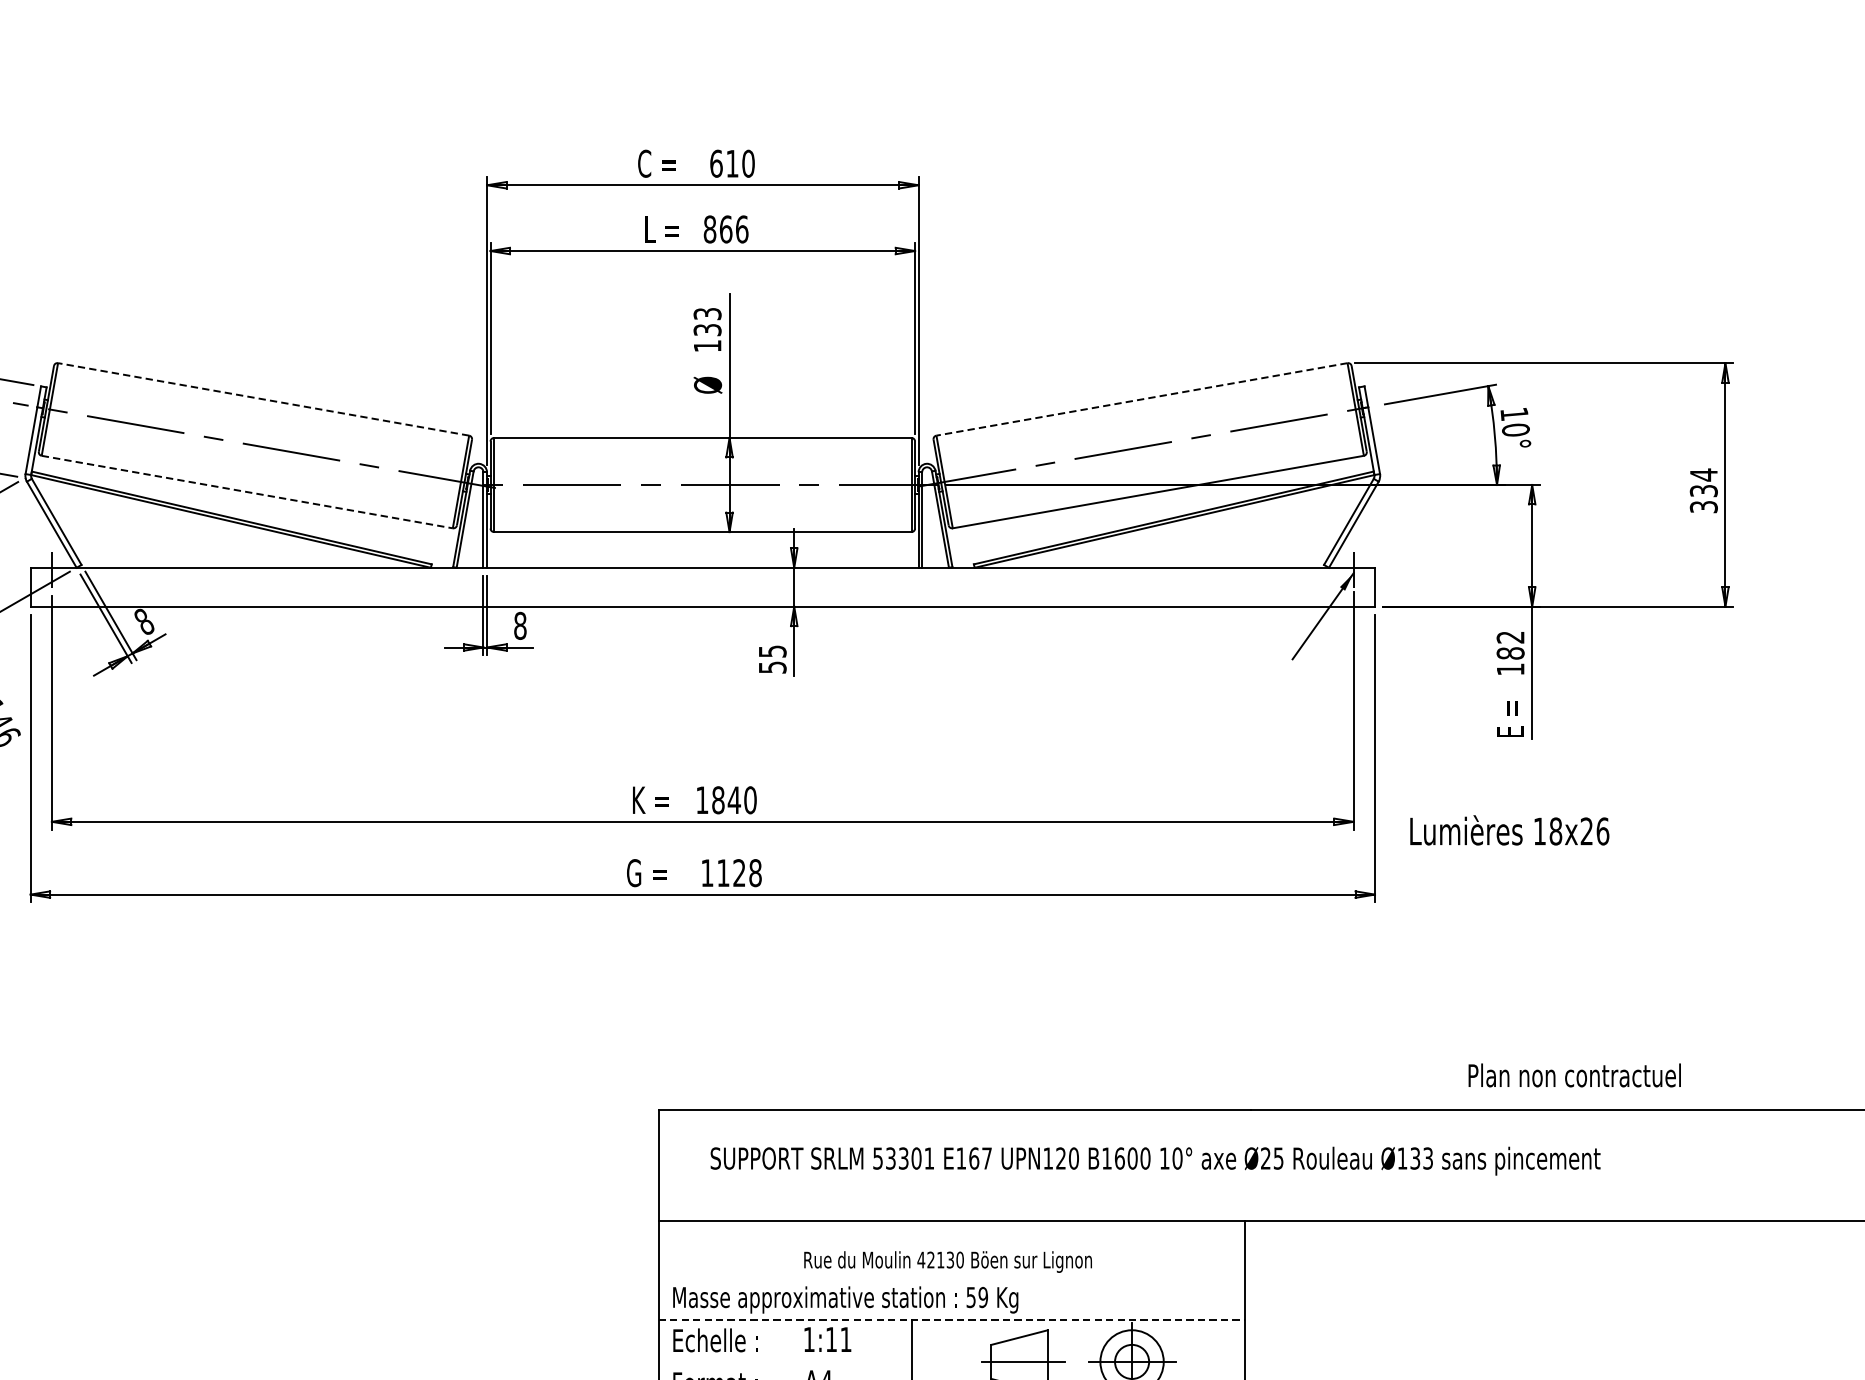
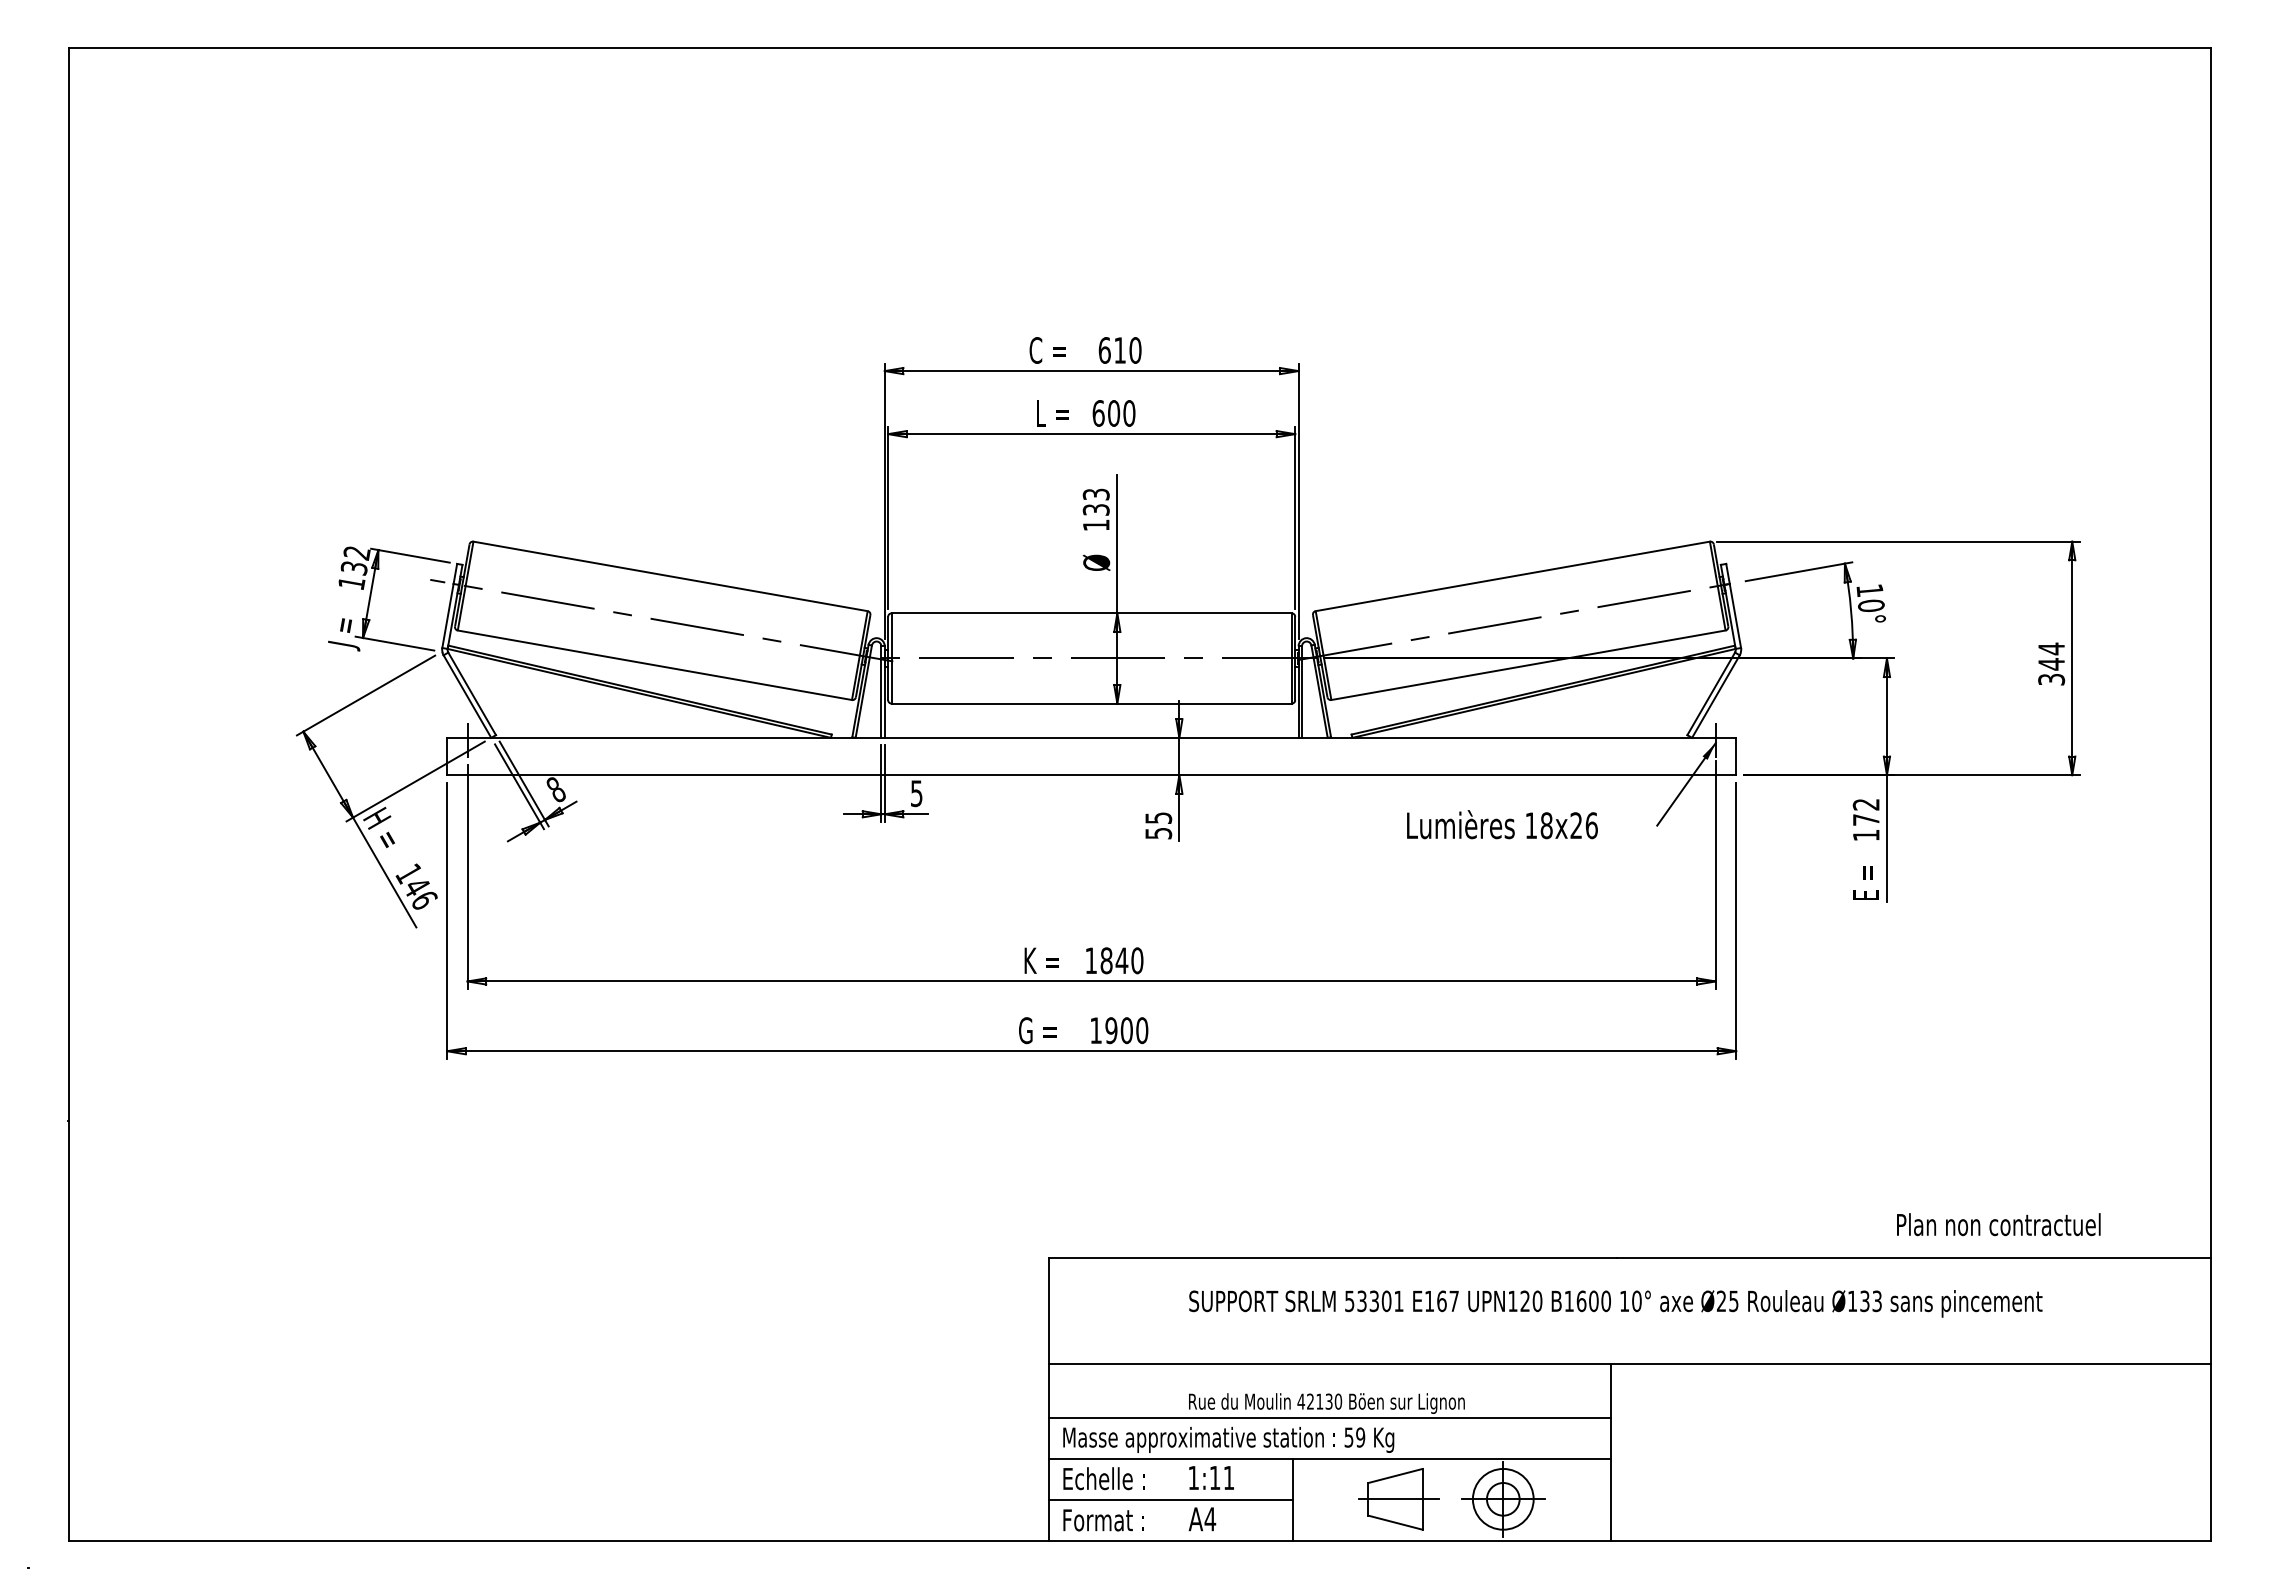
text: (725, 229) -> (1113, 413), 866 -> 600
line: (263, 399) -> (670, 576), dashed -> solid
line: (1141, 399) -> (1512, 576), dashed -> solid
text: (1703, 491) -> (2051, 664), 334 -> 344
line: (247, 492) -> (655, 665), dashed -> solid
text: (520, 625) -> (916, 793), 8 -> 5
text: (1509, 652) -> (1865, 819), 182 -> 172
text: (1509, 830) -> (1502, 824), moved
text: (739, 872) -> (1126, 1030), 1128 -> 1900
text: (1574, 1075) -> (1998, 1224), moved
text: (1155, 1160) -> (1615, 1303), moved
line: (951, 1277) -> (1330, 1418), added
line: (951, 1320) -> (1330, 1459), dashed -> solid
line: (785, 1363) -> (1170, 1500), added

